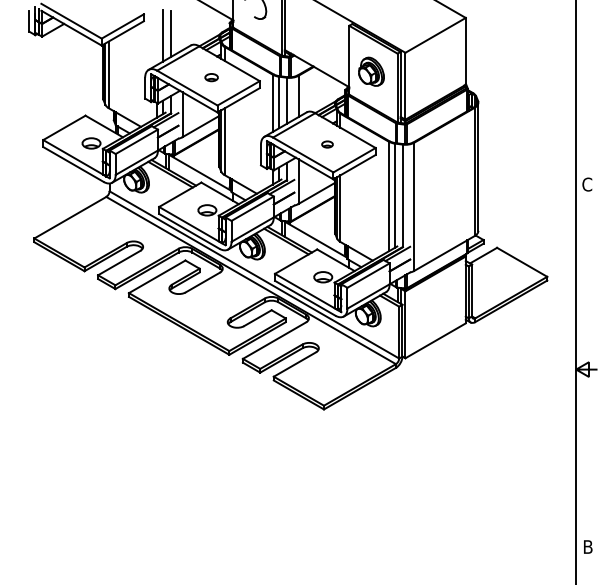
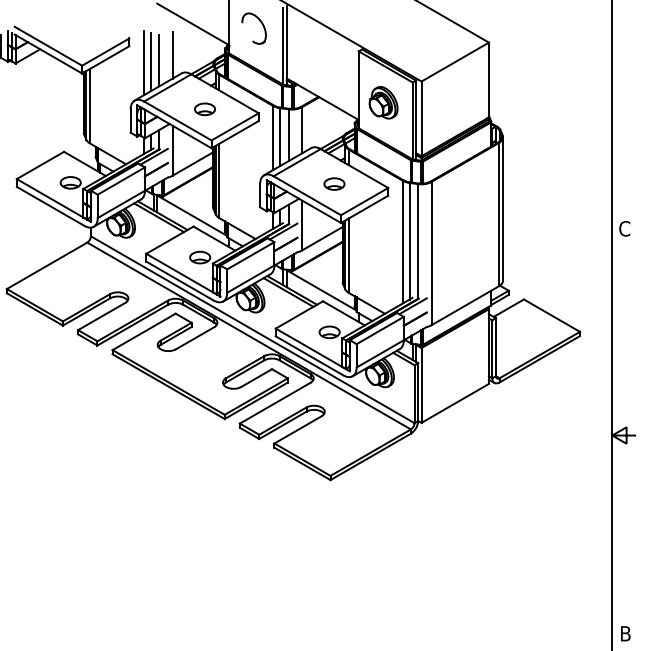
line: (182, 29) -> (172, 55), added
line: (156, 36) -> (143, 63), added
part: (211, 77) -> (204, 109), size x1.43
part: (327, 144) -> (334, 184), size x1.67

